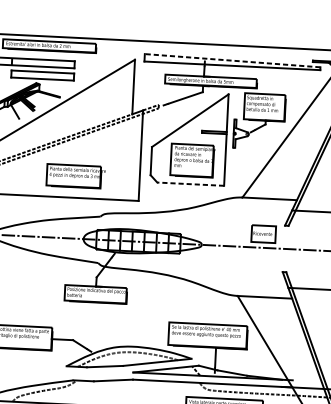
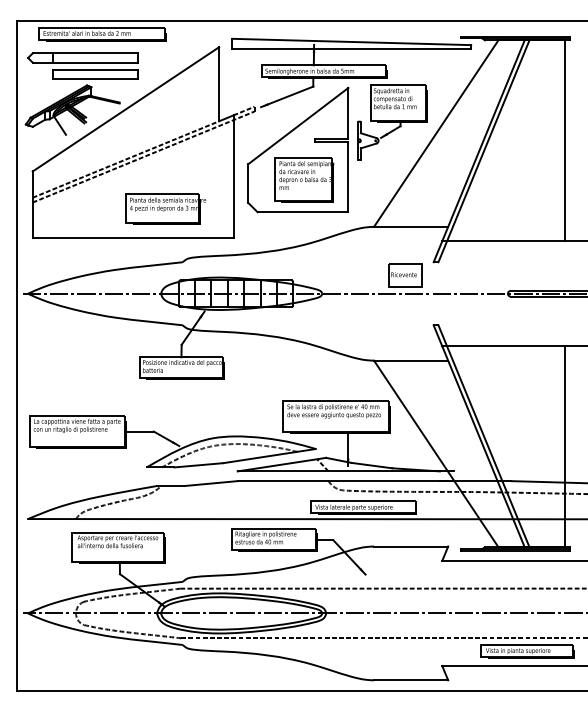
line: (232, 60) -> (351, 41), dashed -> solid
part: (75, 175) -> (165, 208), moved
line: (190, 184) -> (302, 212), dashed -> solid

